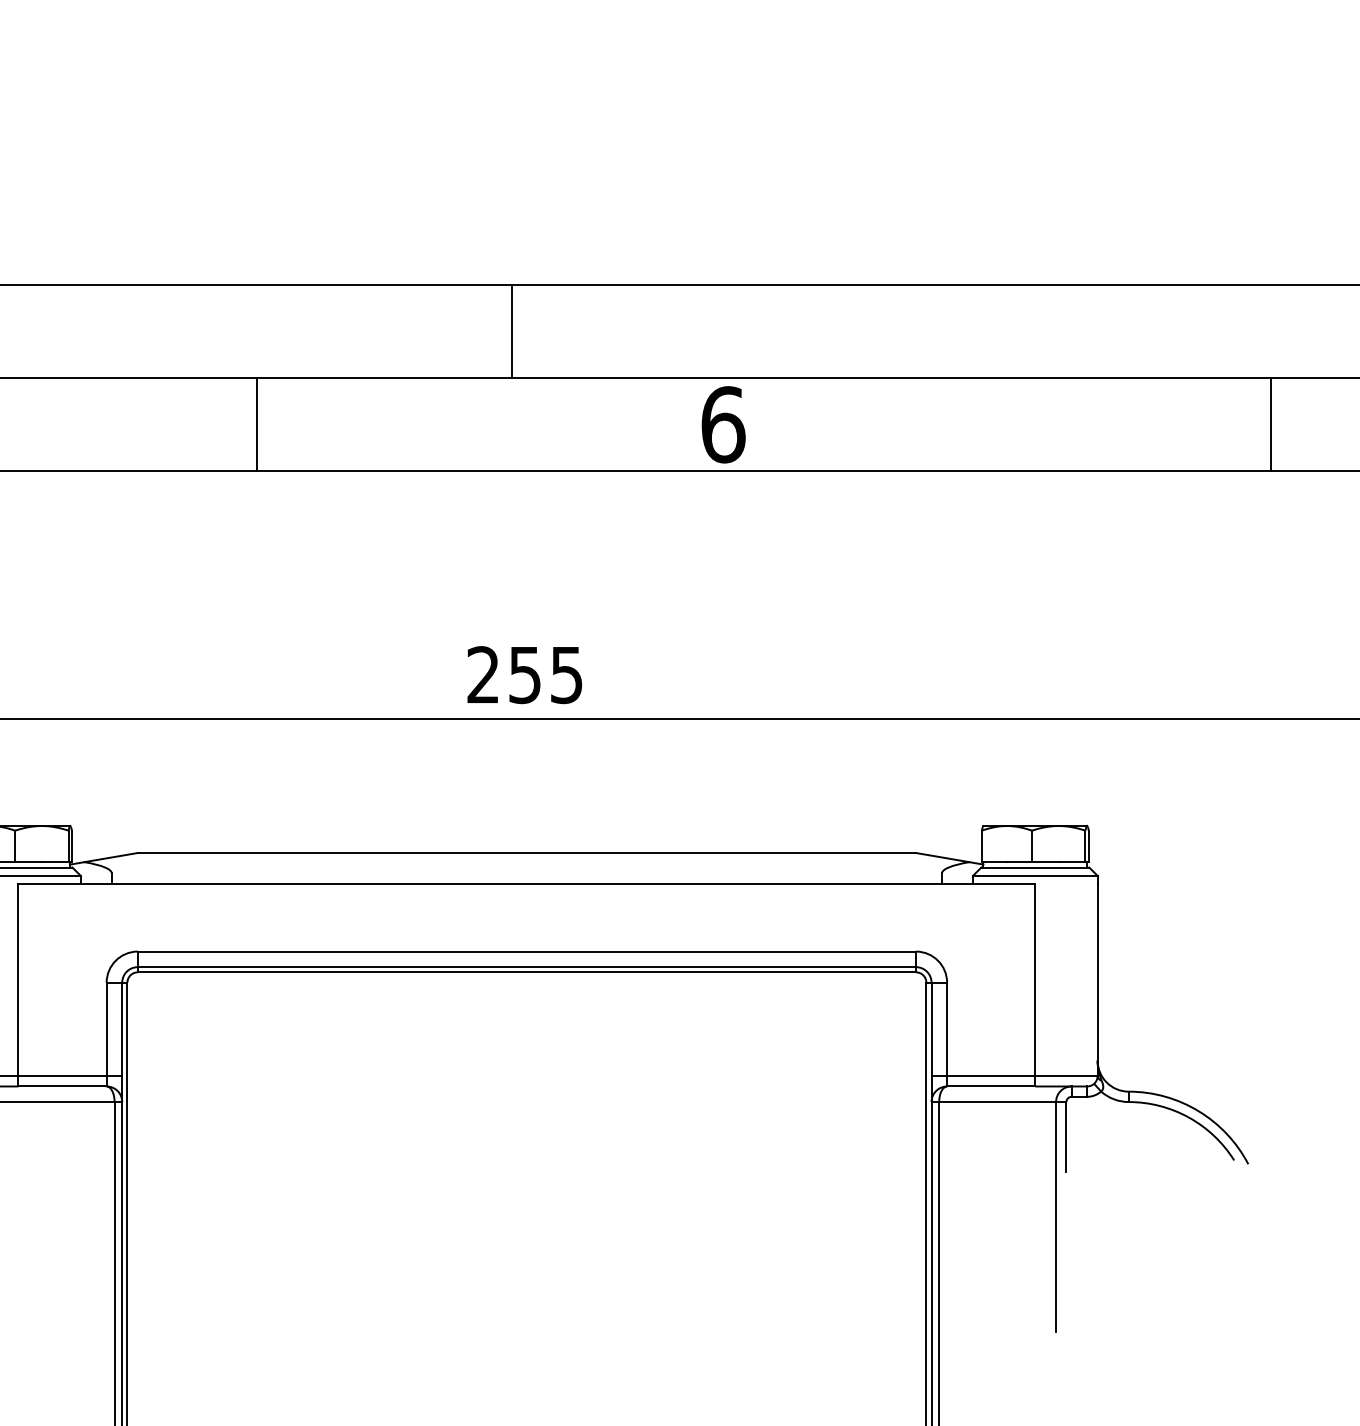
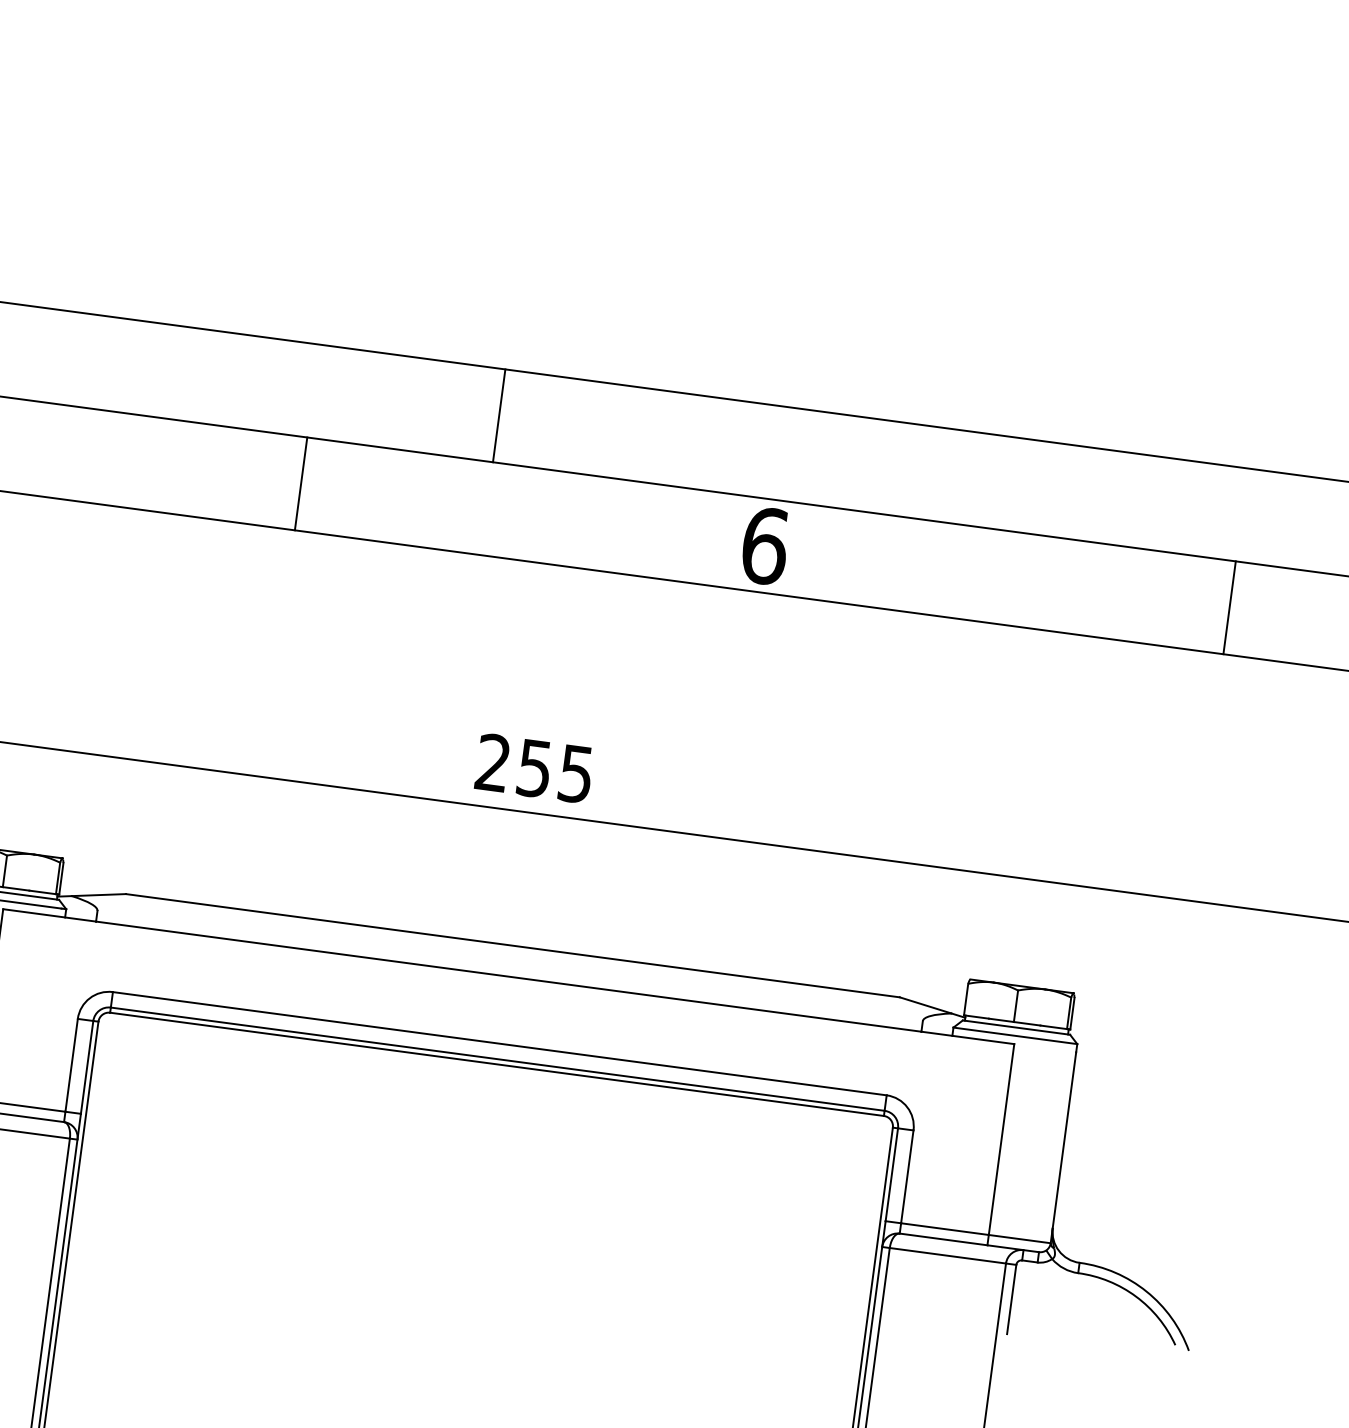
line: (511, 330) -> (499, 415), moved
line: (1270, 424) -> (1229, 607), moved

